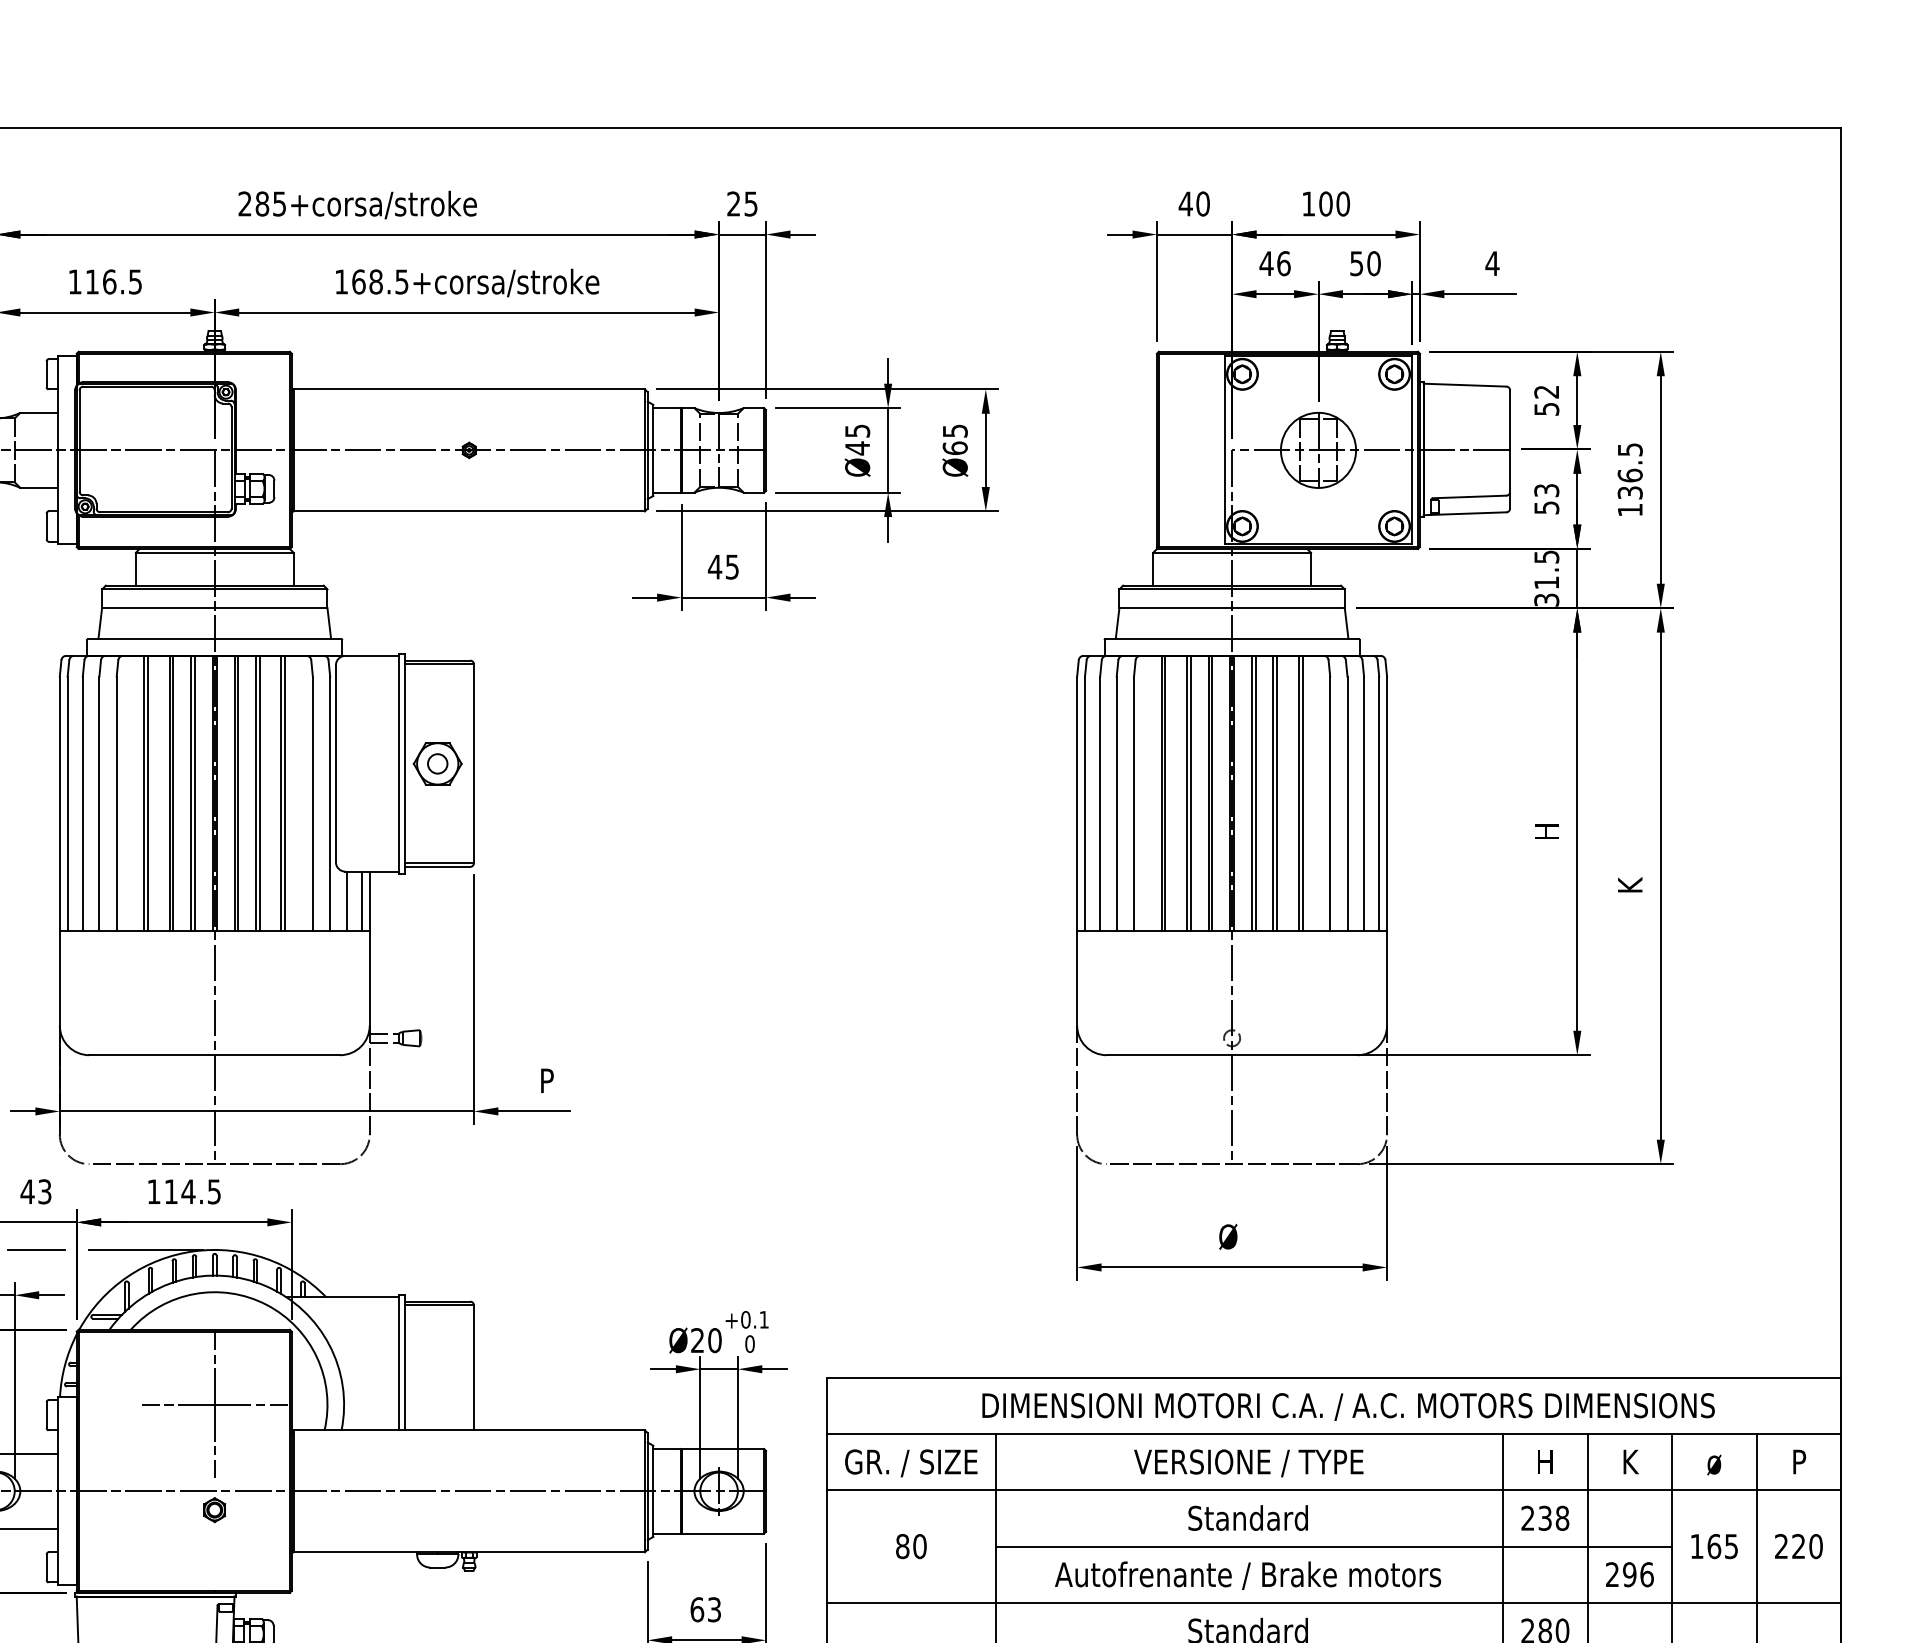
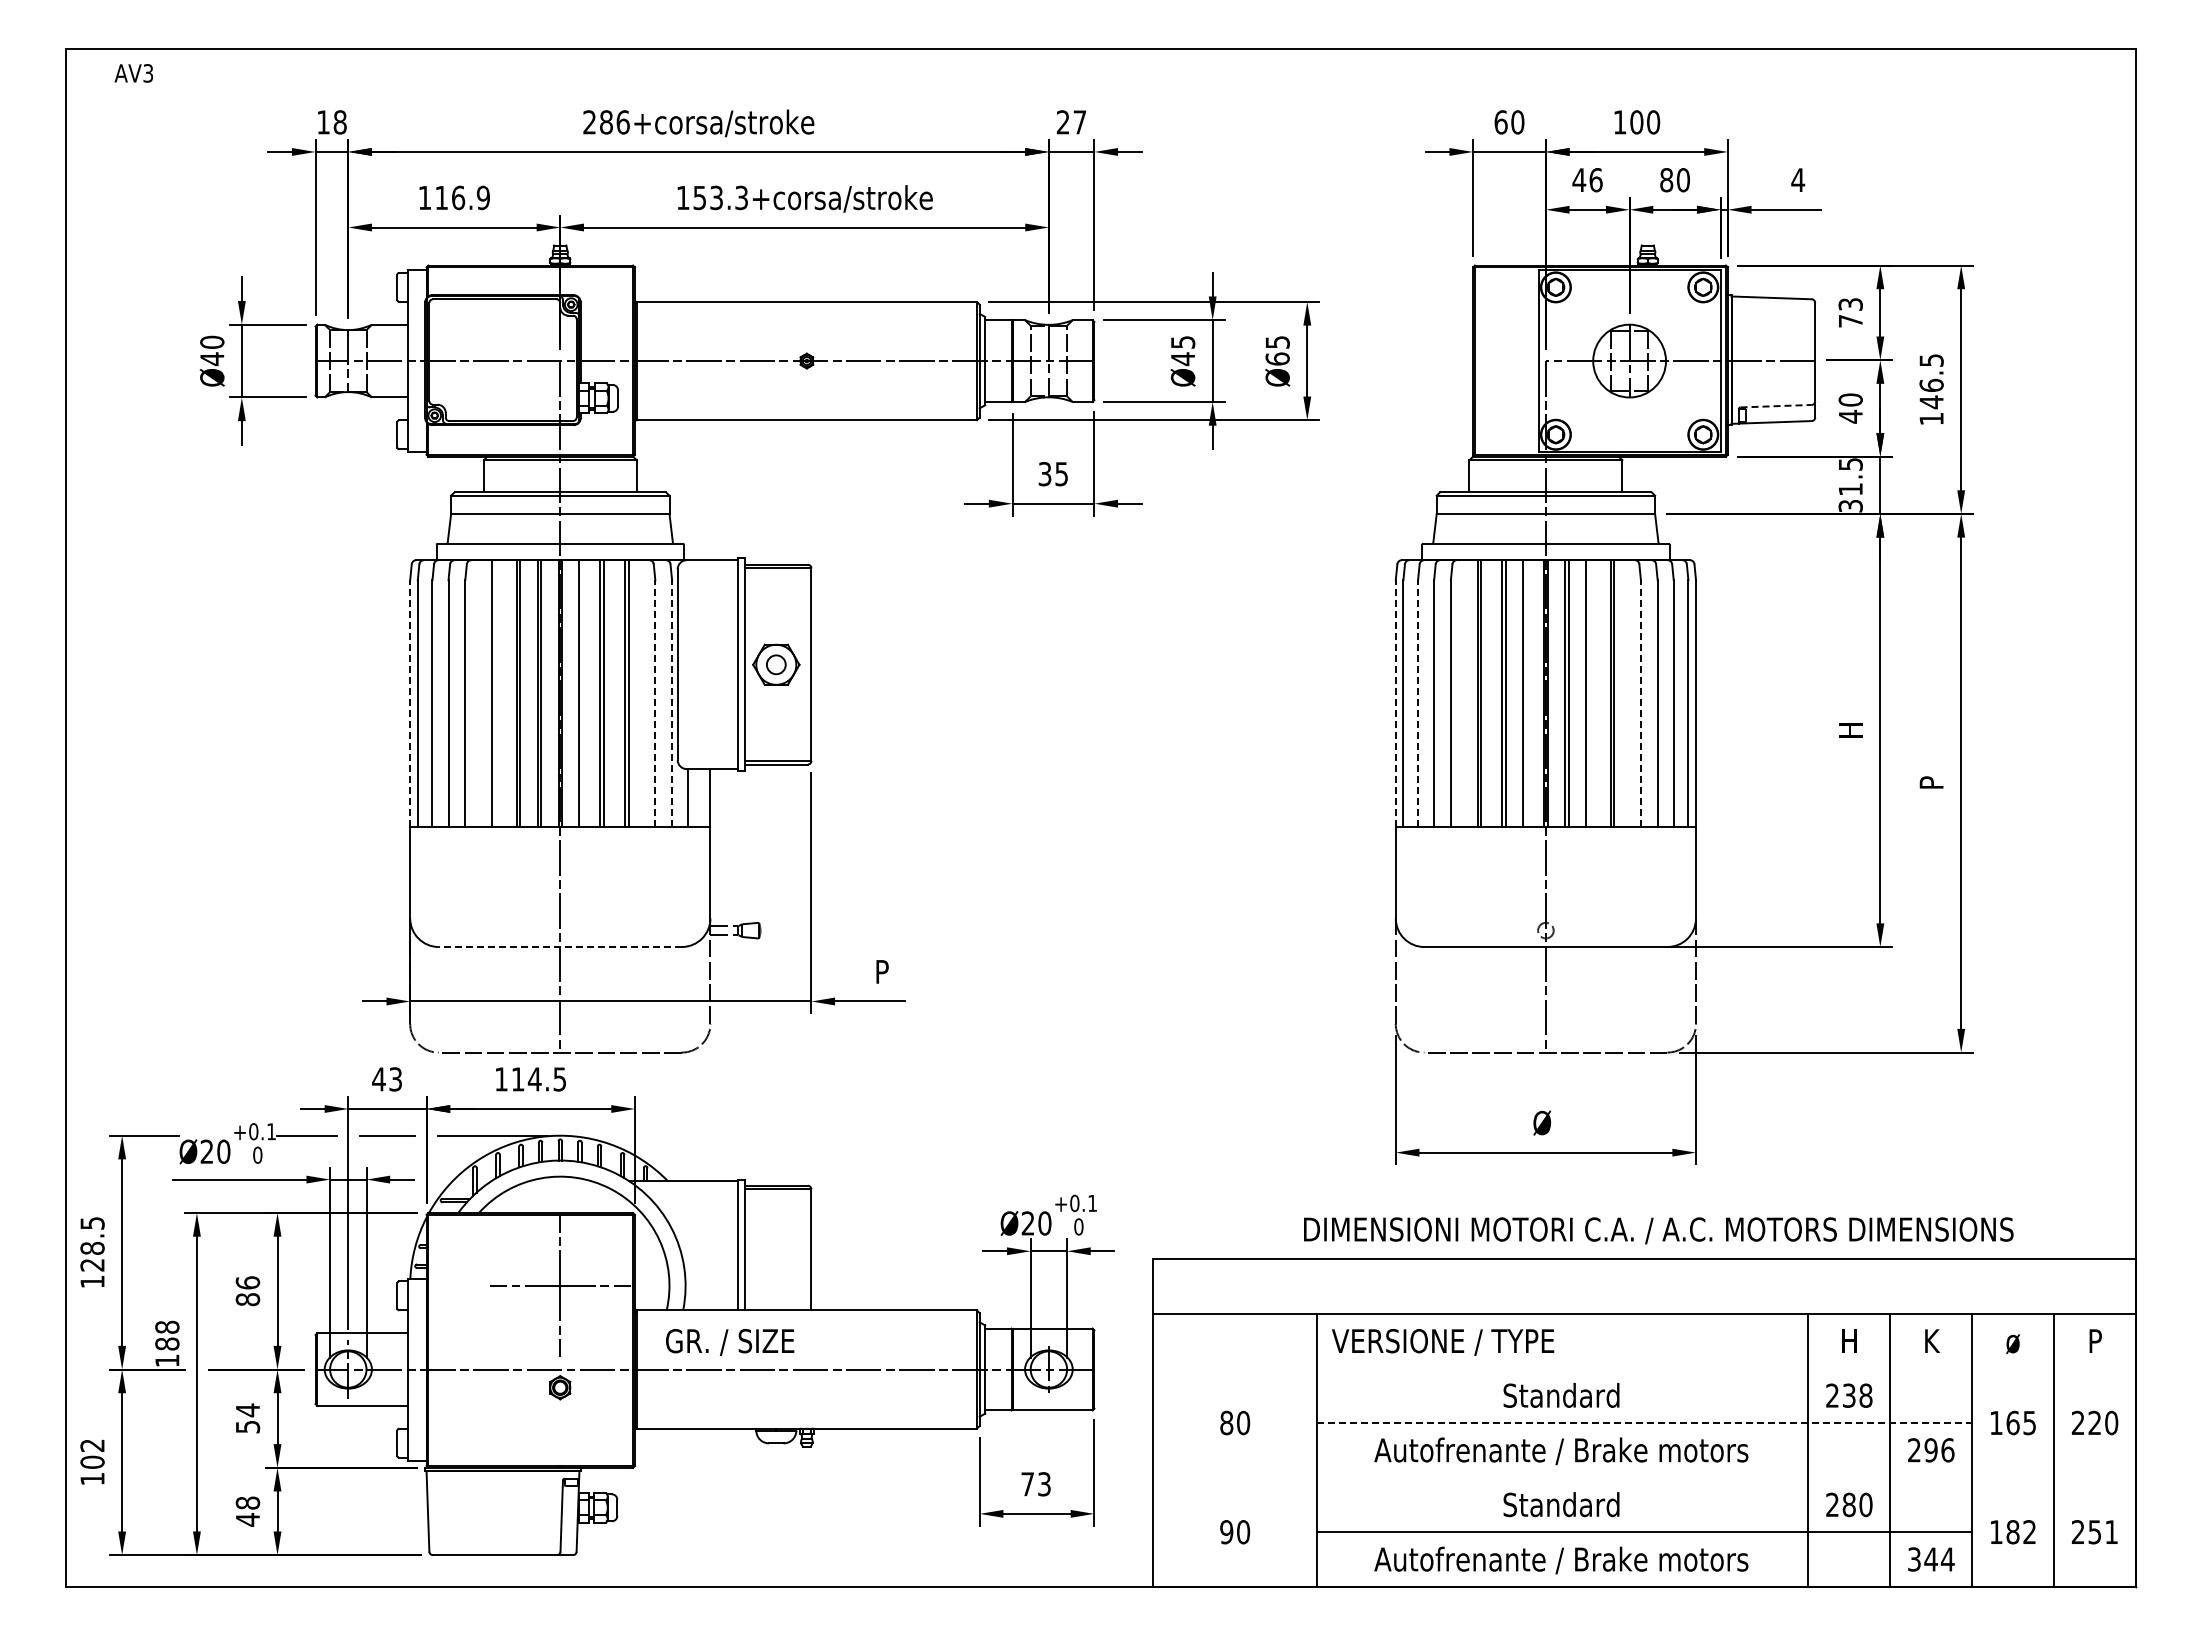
text: (278, 204) -> (622, 122), 285+corsa/stroke -> 286+corsa/stroke
text: (750, 204) -> (1079, 122), 25 -> 27
text: (1185, 204) -> (1500, 122), 40 -> 60
text: (1356, 263) -> (1666, 180), 50 -> 80
text: (134, 281) -> (482, 197), 116.5 -> 116.9
text: (380, 281) -> (720, 197), 168.5+corsa/stroke -> 153.3+corsa/stroke
text: (1546, 400) -> (1850, 312), 52 -> 73
text: (1630, 493) -> (1931, 402), 136.5 -> 146.5
line: (1470, 497) -> (1776, 406), solid -> dashed
text: (1546, 499) -> (1850, 408), 53 -> 40
text: (714, 567) -> (1044, 474), 45 -> 35
line: (147, 793) -> (495, 693), removed
line: (238, 793) -> (583, 693), removed
line: (1212, 793) -> (1526, 693), removed
line: (1277, 793) -> (1589, 693), removed
line: (60, 803) -> (410, 703), solid -> dashed
line: (313, 803) -> (655, 703), solid -> dashed
line: (330, 803) -> (672, 703), solid -> dashed
line: (1076, 803) -> (1395, 703), solid -> dashed
line: (1100, 803) -> (1418, 703), solid -> dashed
line: (1329, 803) -> (1640, 703), solid -> dashed
text: (1630, 884) -> (1931, 781), K -> P
line: (361, 900) -> (702, 797), removed
line: (214, 1055) -> (560, 947), solid -> dashed
text: (1348, 1406) -> (1658, 1230), moved
text: (911, 1463) -> (730, 1342), moved
text: (1249, 1463) -> (1443, 1342), moved
line: (1333, 1490) -> (1644, 1368), removed
line: (1333, 1547) -> (1644, 1423), solid -> dashed
line: (1333, 1602) -> (1644, 1477), removed
text: (697, 1609) -> (1027, 1484), 63 -> 73

